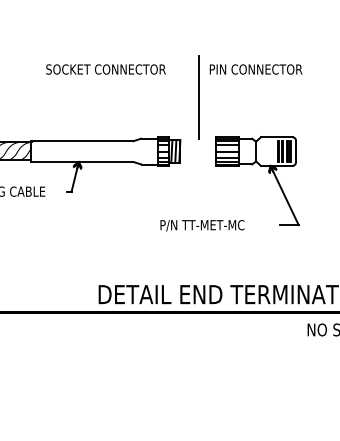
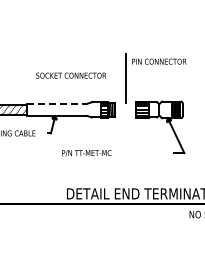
text: (106, 69) -> (71, 75), moved
line: (82, 140) -> (57, 103), solid -> dashed
text: (201, 225) -> (86, 153), moved

